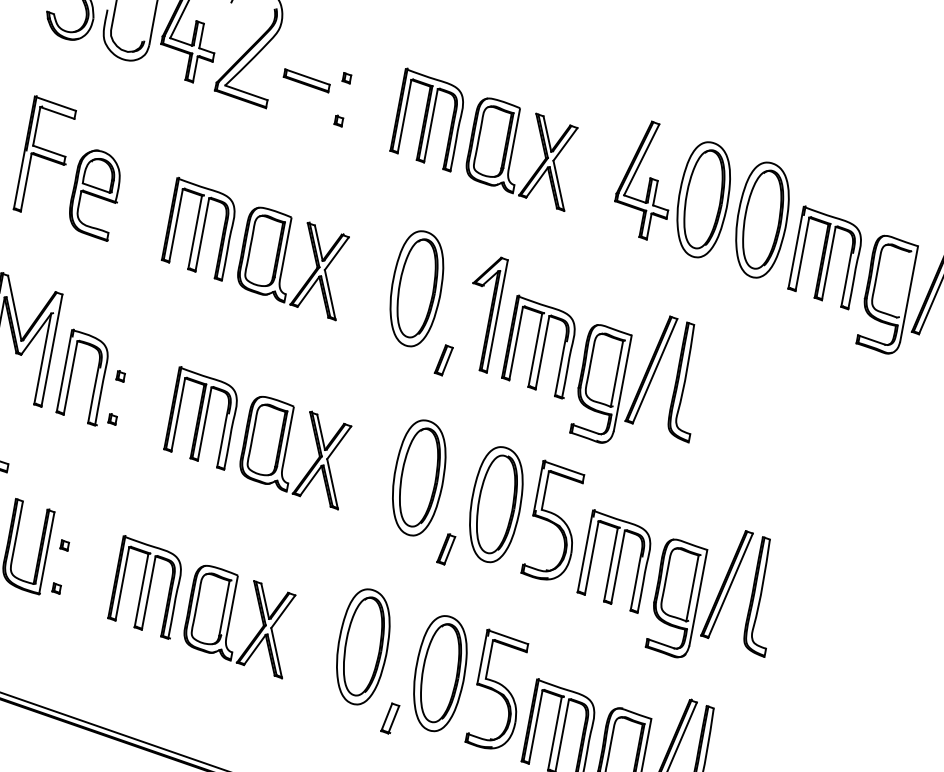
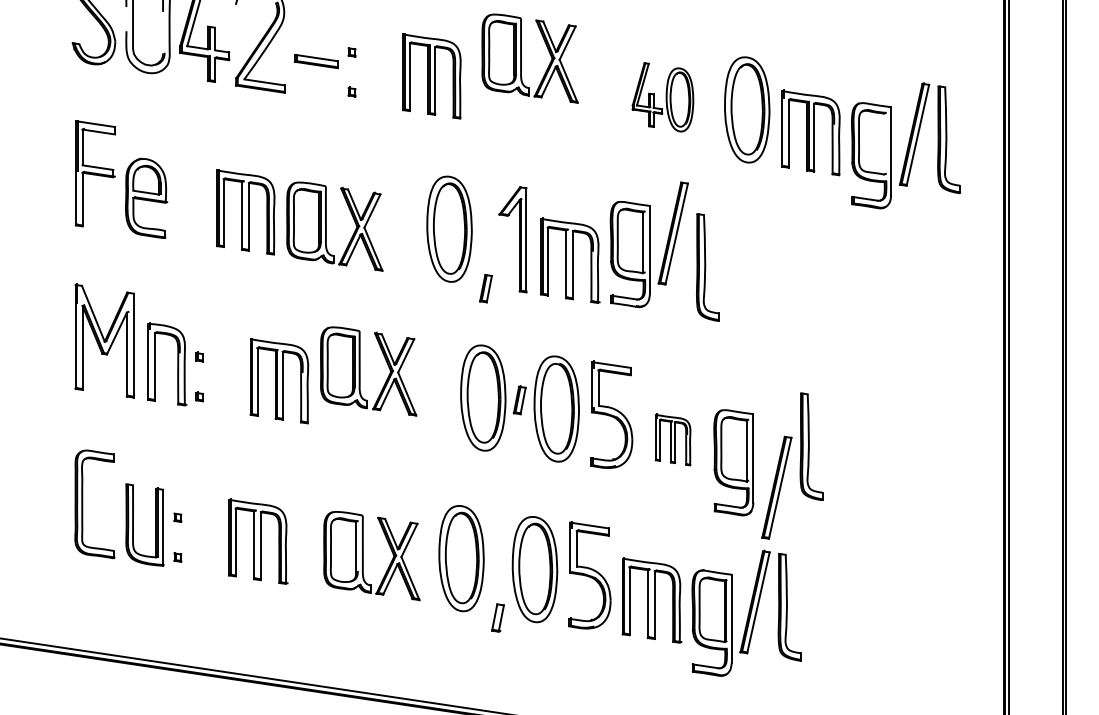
part: (512, 151) -> (521, 58), moved
part: (673, 189) -> (662, 97), size x0.6
part: (622, 376) -> (648, 244), moved
part: (286, 450) -> (360, 371), moved
part: (445, 549) -> (519, 400), moved
part: (614, 560) -> (672, 439), size x0.6
part: (726, 584) -> (776, 487), moved
part: (230, 619) -> (363, 556), moved

